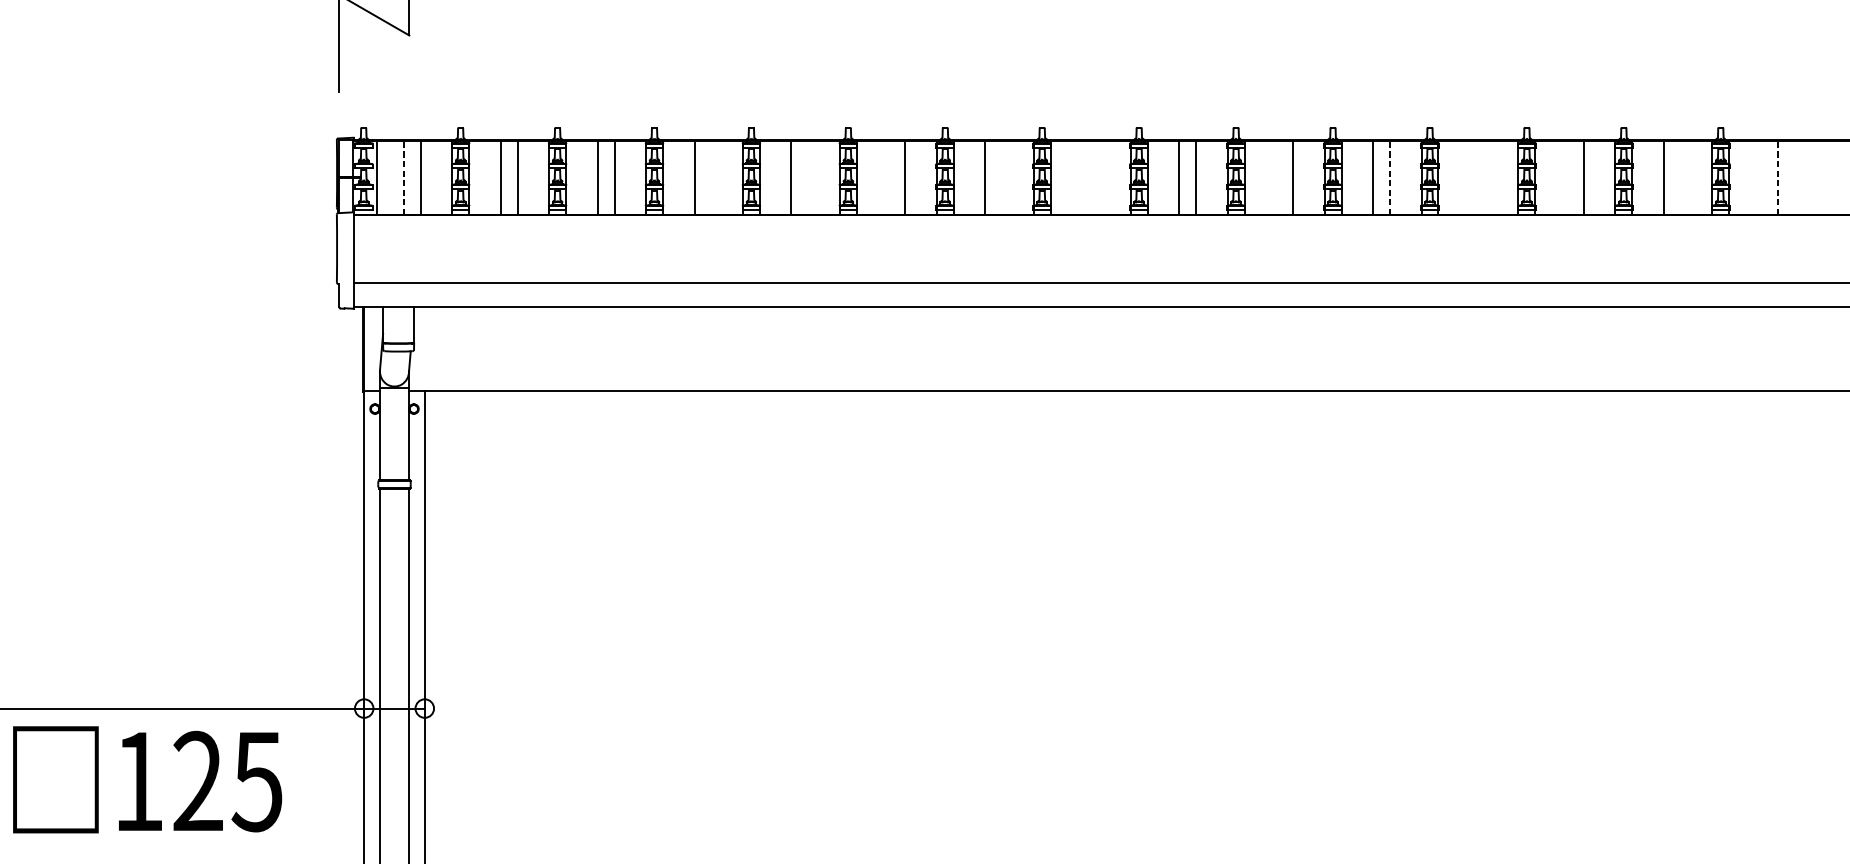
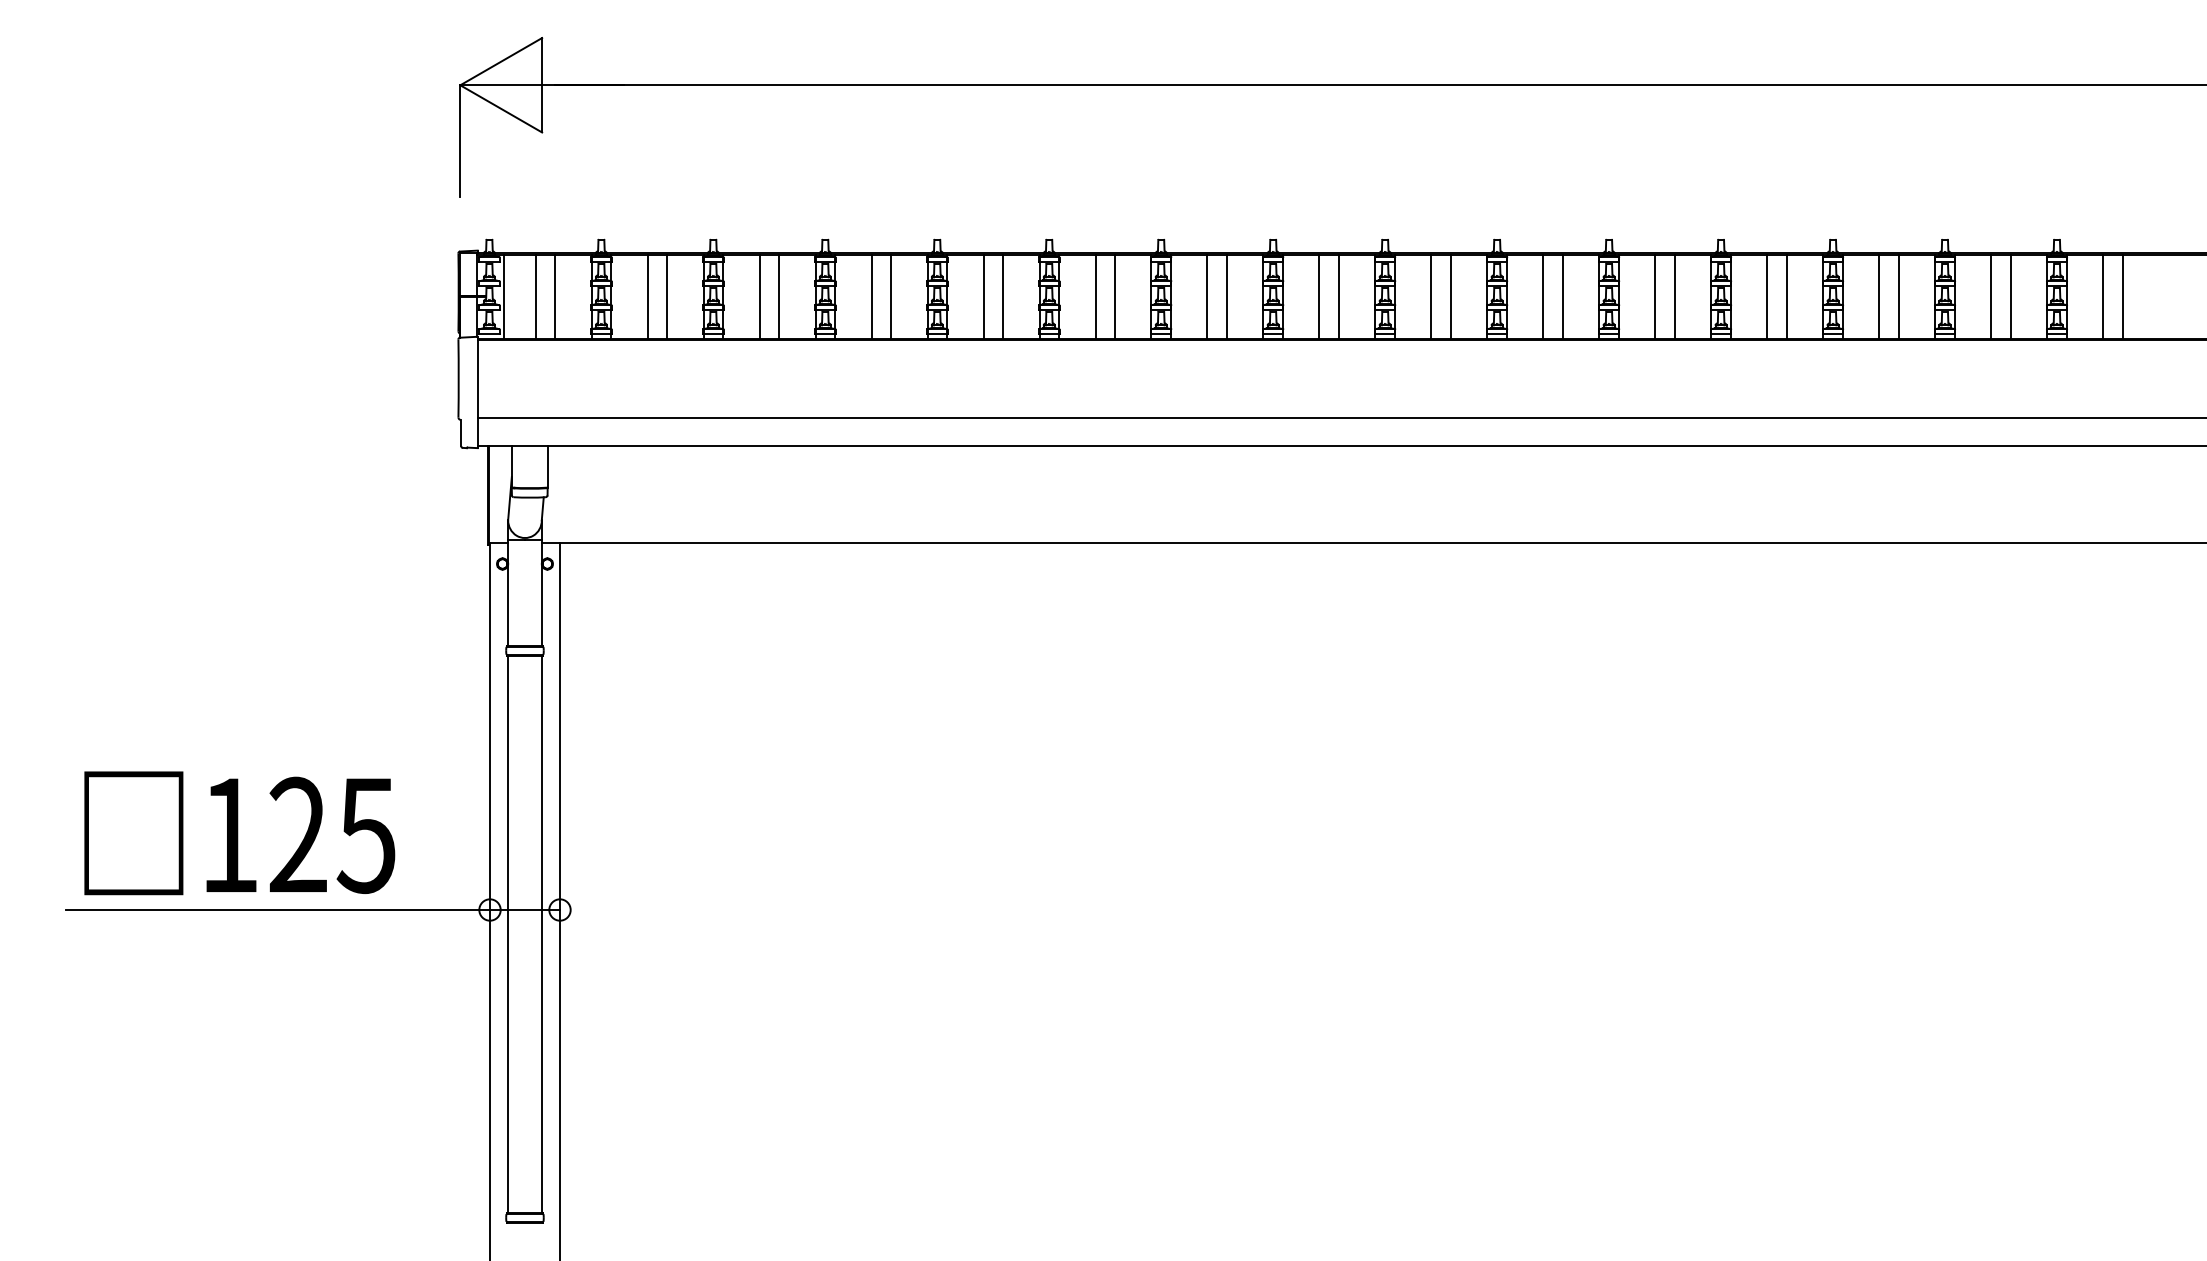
line: (403, 177) -> (535, 296), dashed -> solid
line: (711, 177) -> (891, 296), added
line: (808, 177) -> (1003, 296), added
line: (888, 177) -> (1095, 296), added
line: (1002, 177) -> (1227, 296), added
line: (1082, 177) -> (1319, 296), added
line: (1099, 177) -> (1339, 296), added
line: (1276, 177) -> (1543, 296), added
line: (1389, 177) -> (1674, 296), dashed -> solid
line: (1470, 177) -> (1767, 296), added
line: (1486, 177) -> (1786, 296), added
line: (1567, 177) -> (1879, 296), added
line: (1680, 177) -> (2010, 296), added
line: (1761, 177) -> (2103, 296), added
line: (1777, 177) -> (2122, 296), dashed -> solid
text: (147, 779) -> (239, 833), moved

